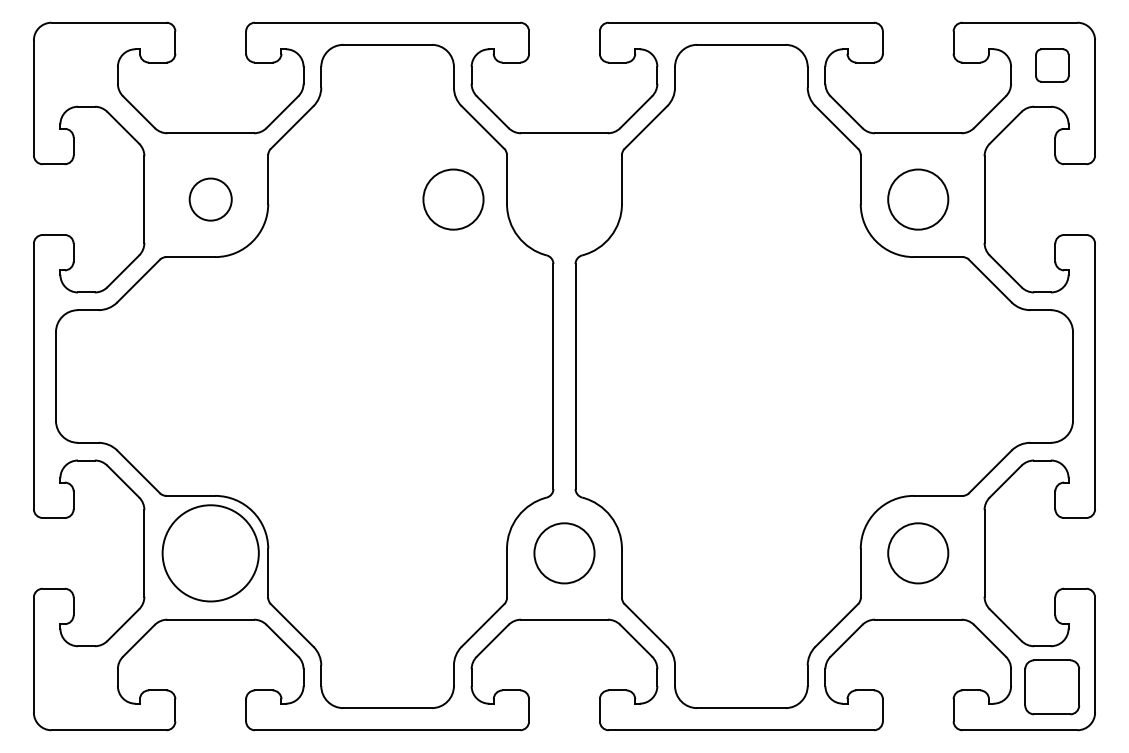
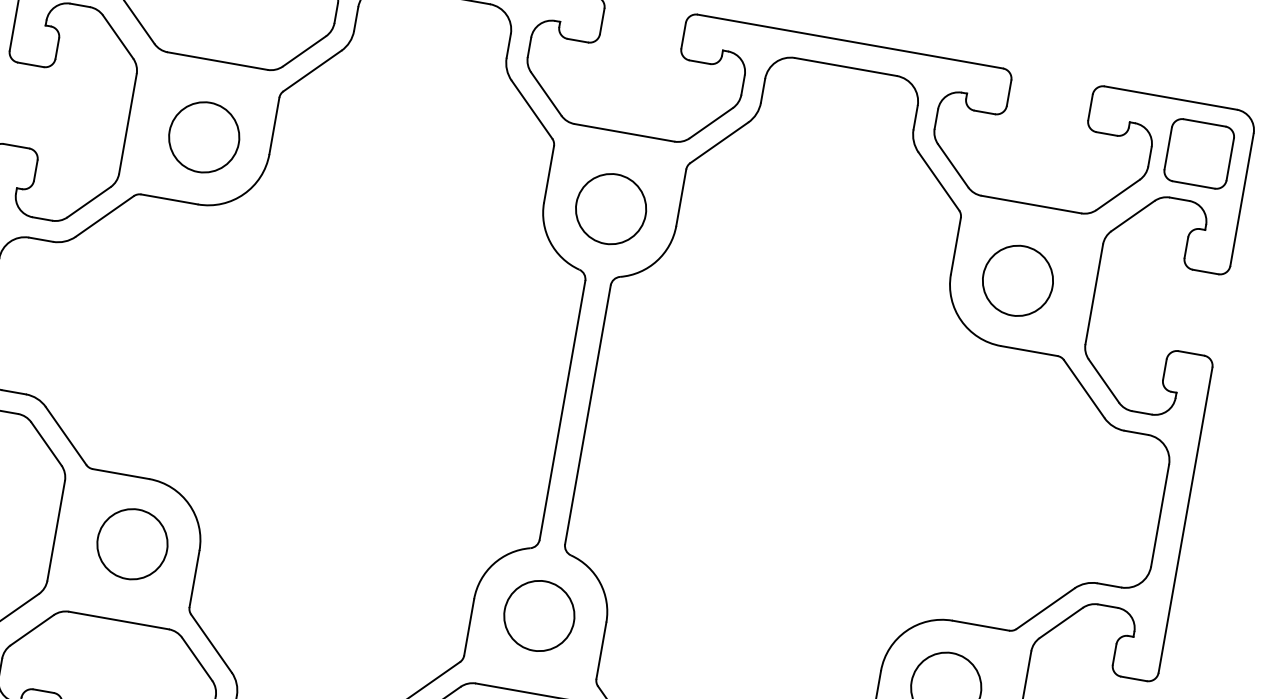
part: (1052, 65) -> (1199, 153), size x1.67
circle: (210, 199) -> (203, 137), size x1.43
circle: (453, 199) -> (611, 208), moved
circle: (210, 553) -> (132, 544), size x0.62

